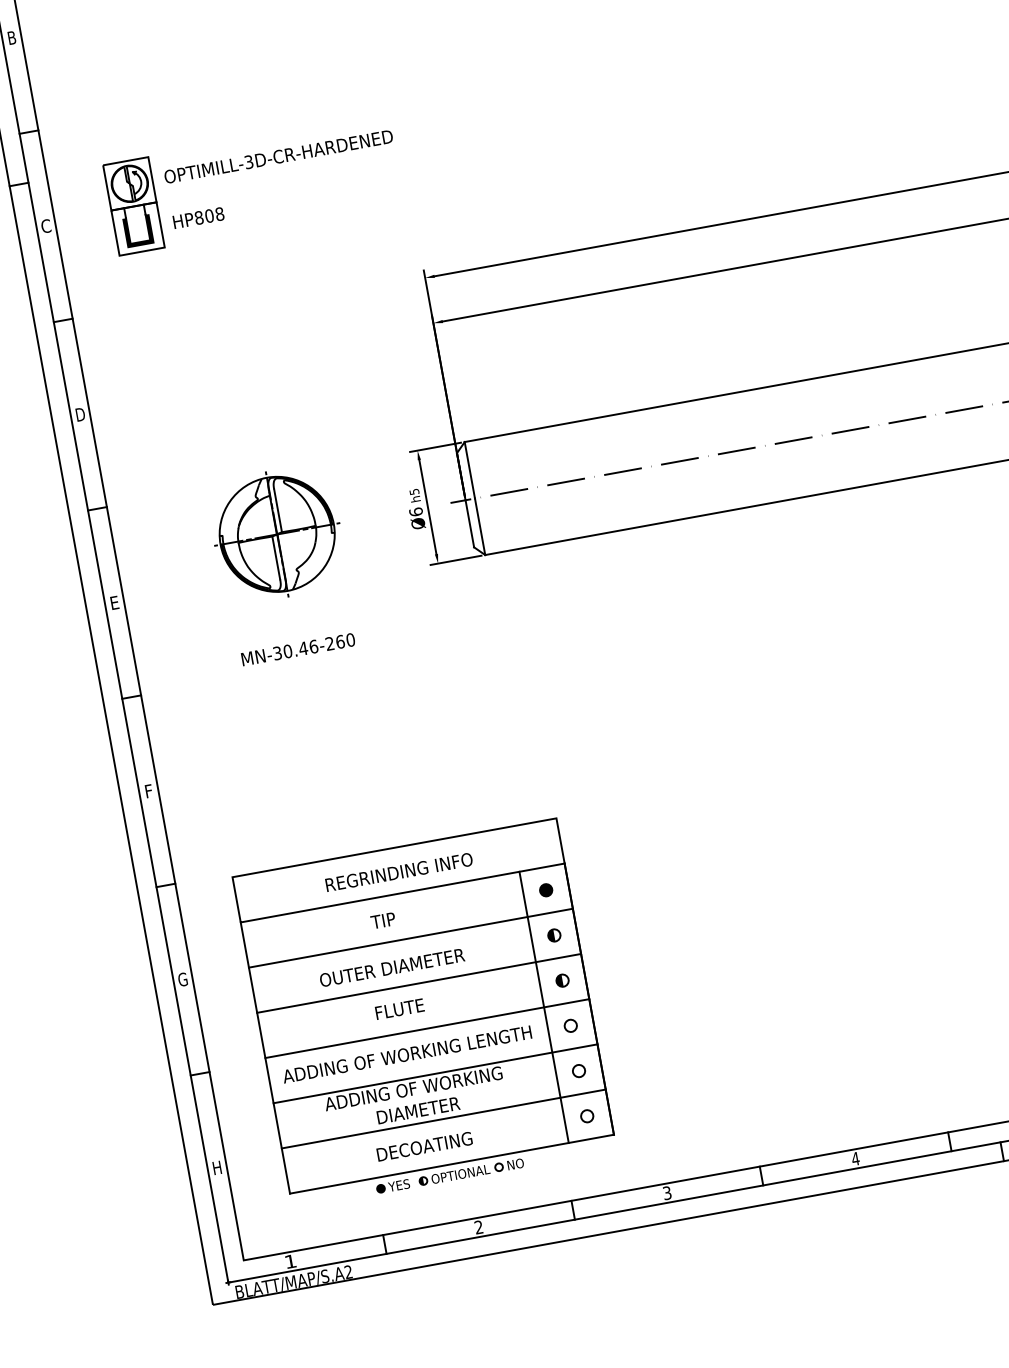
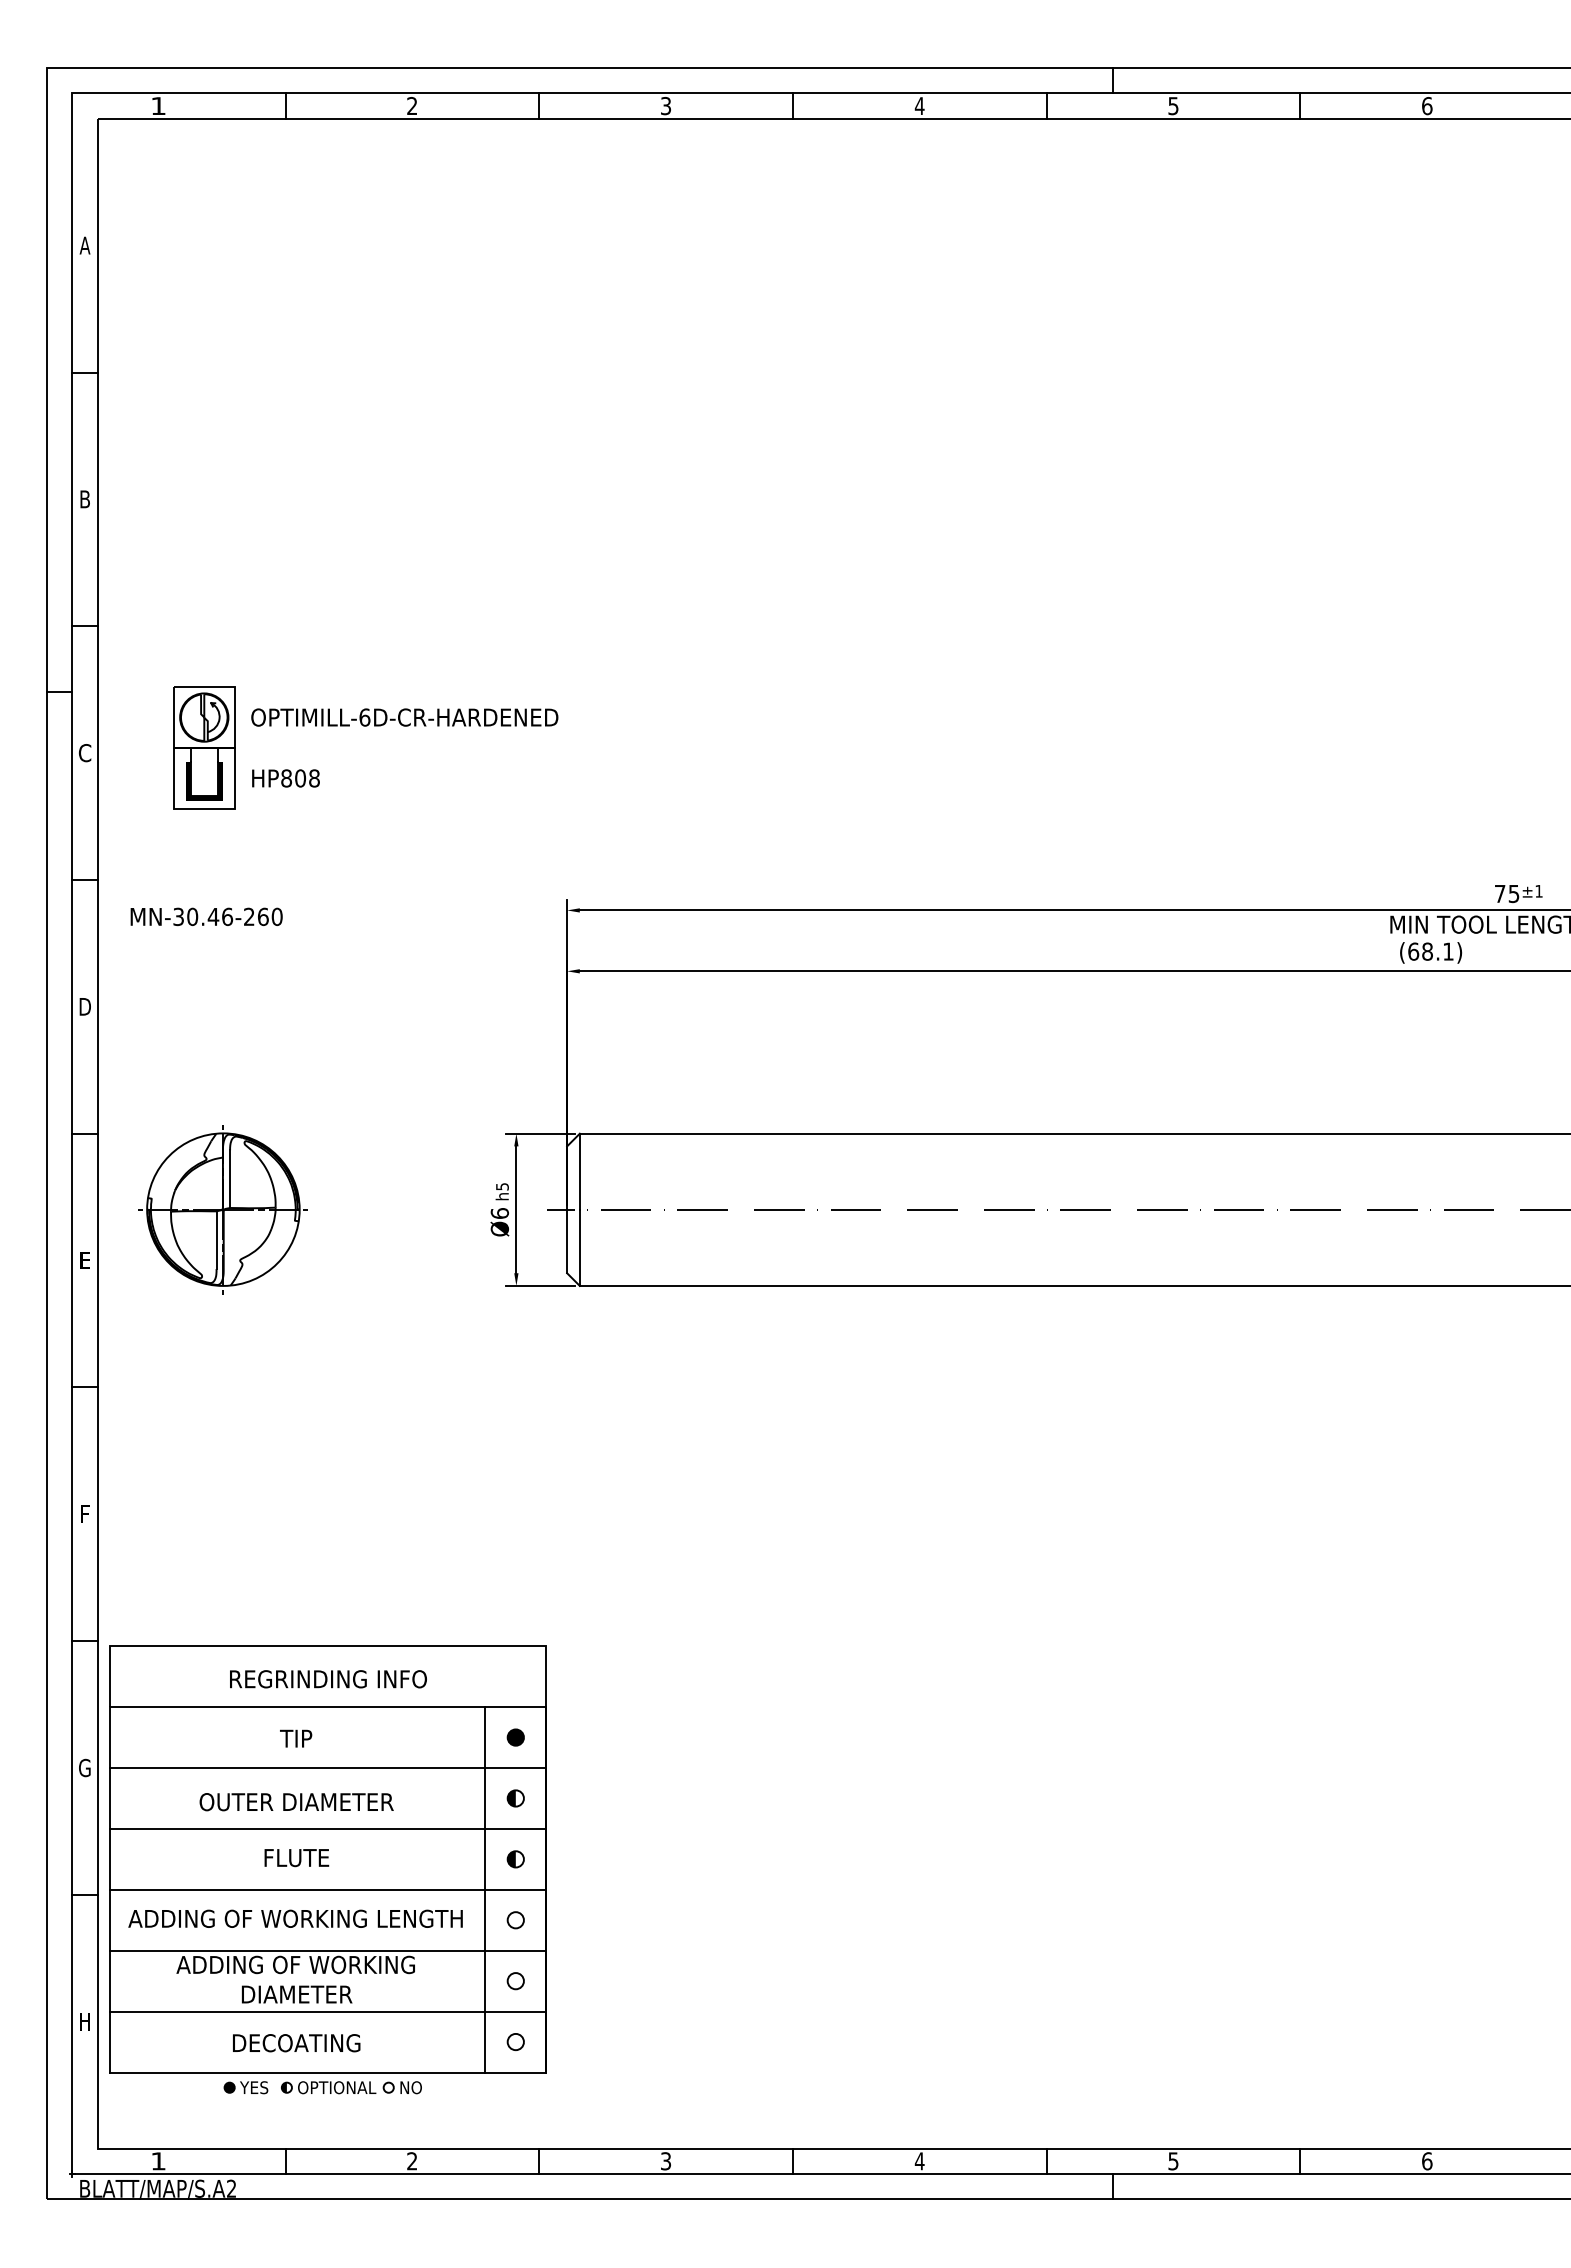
text: (248, 162) -> (364, 717), OPTIMILL-3D-CR-HARDENED -> OPTIMILL-6D-CR-HARDENED
part: (276, 534) -> (222, 1209), moved
text: (298, 649) -> (206, 916), moved
part: (424, 1013) -> (327, 1869), moved

